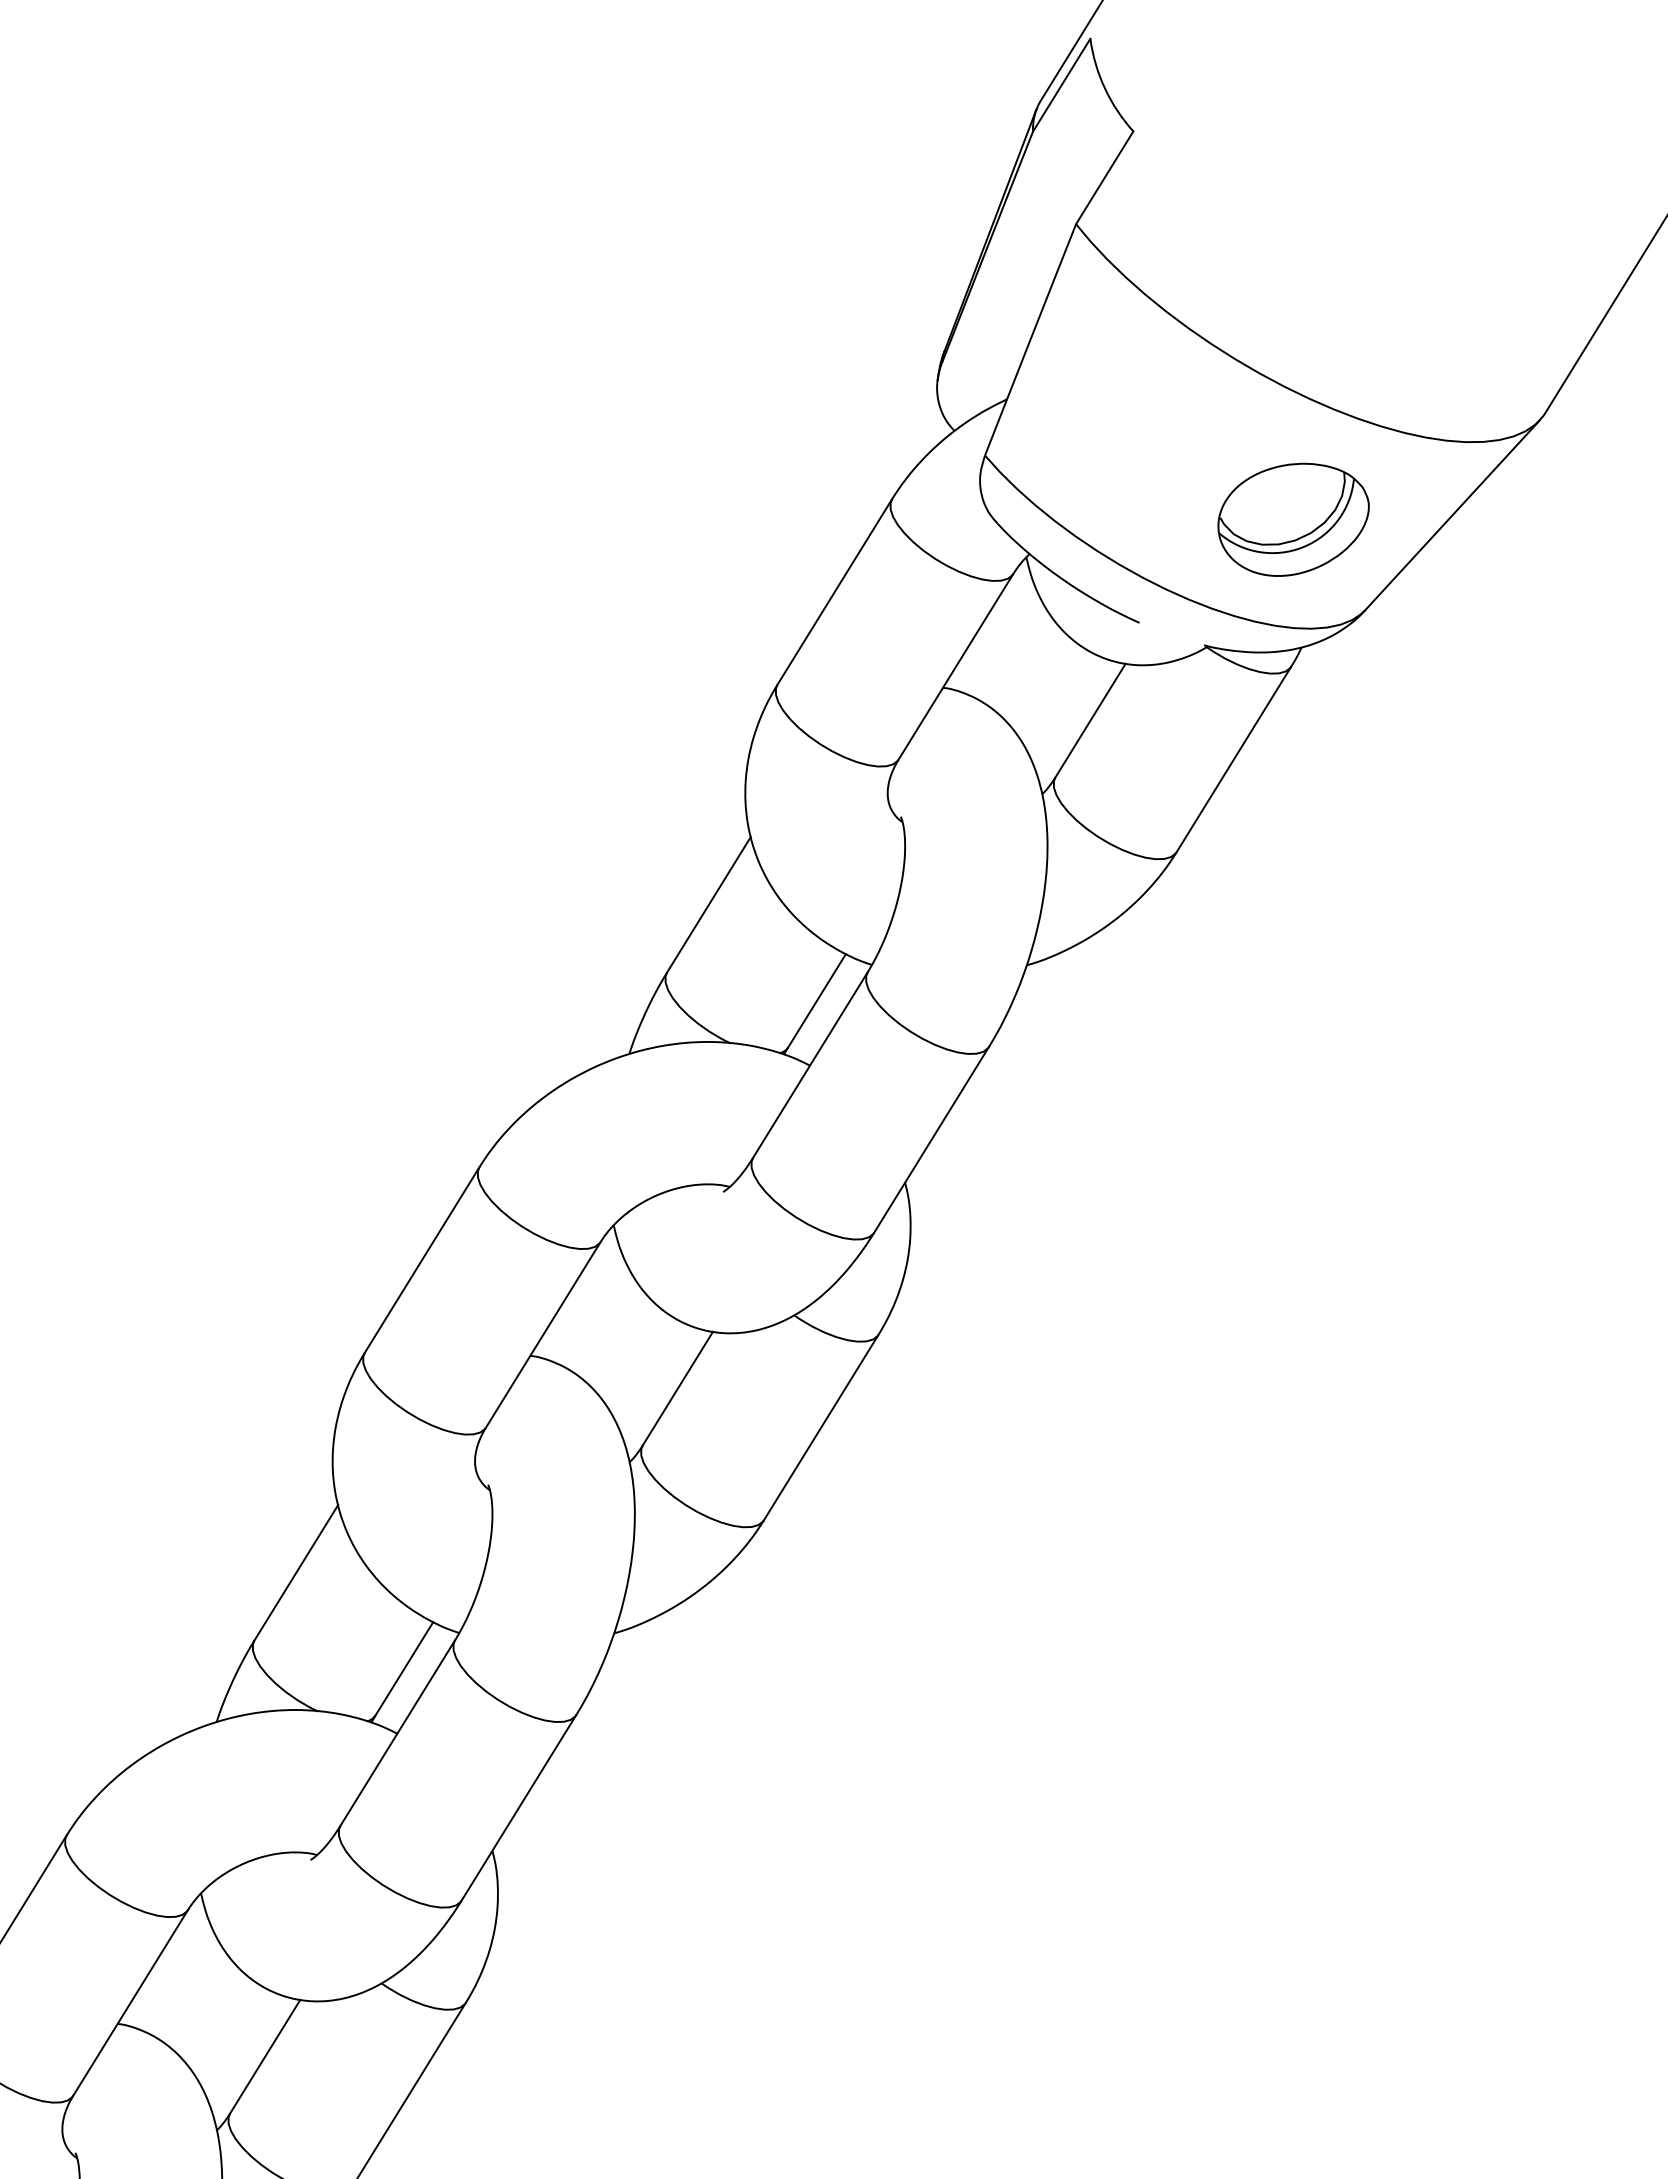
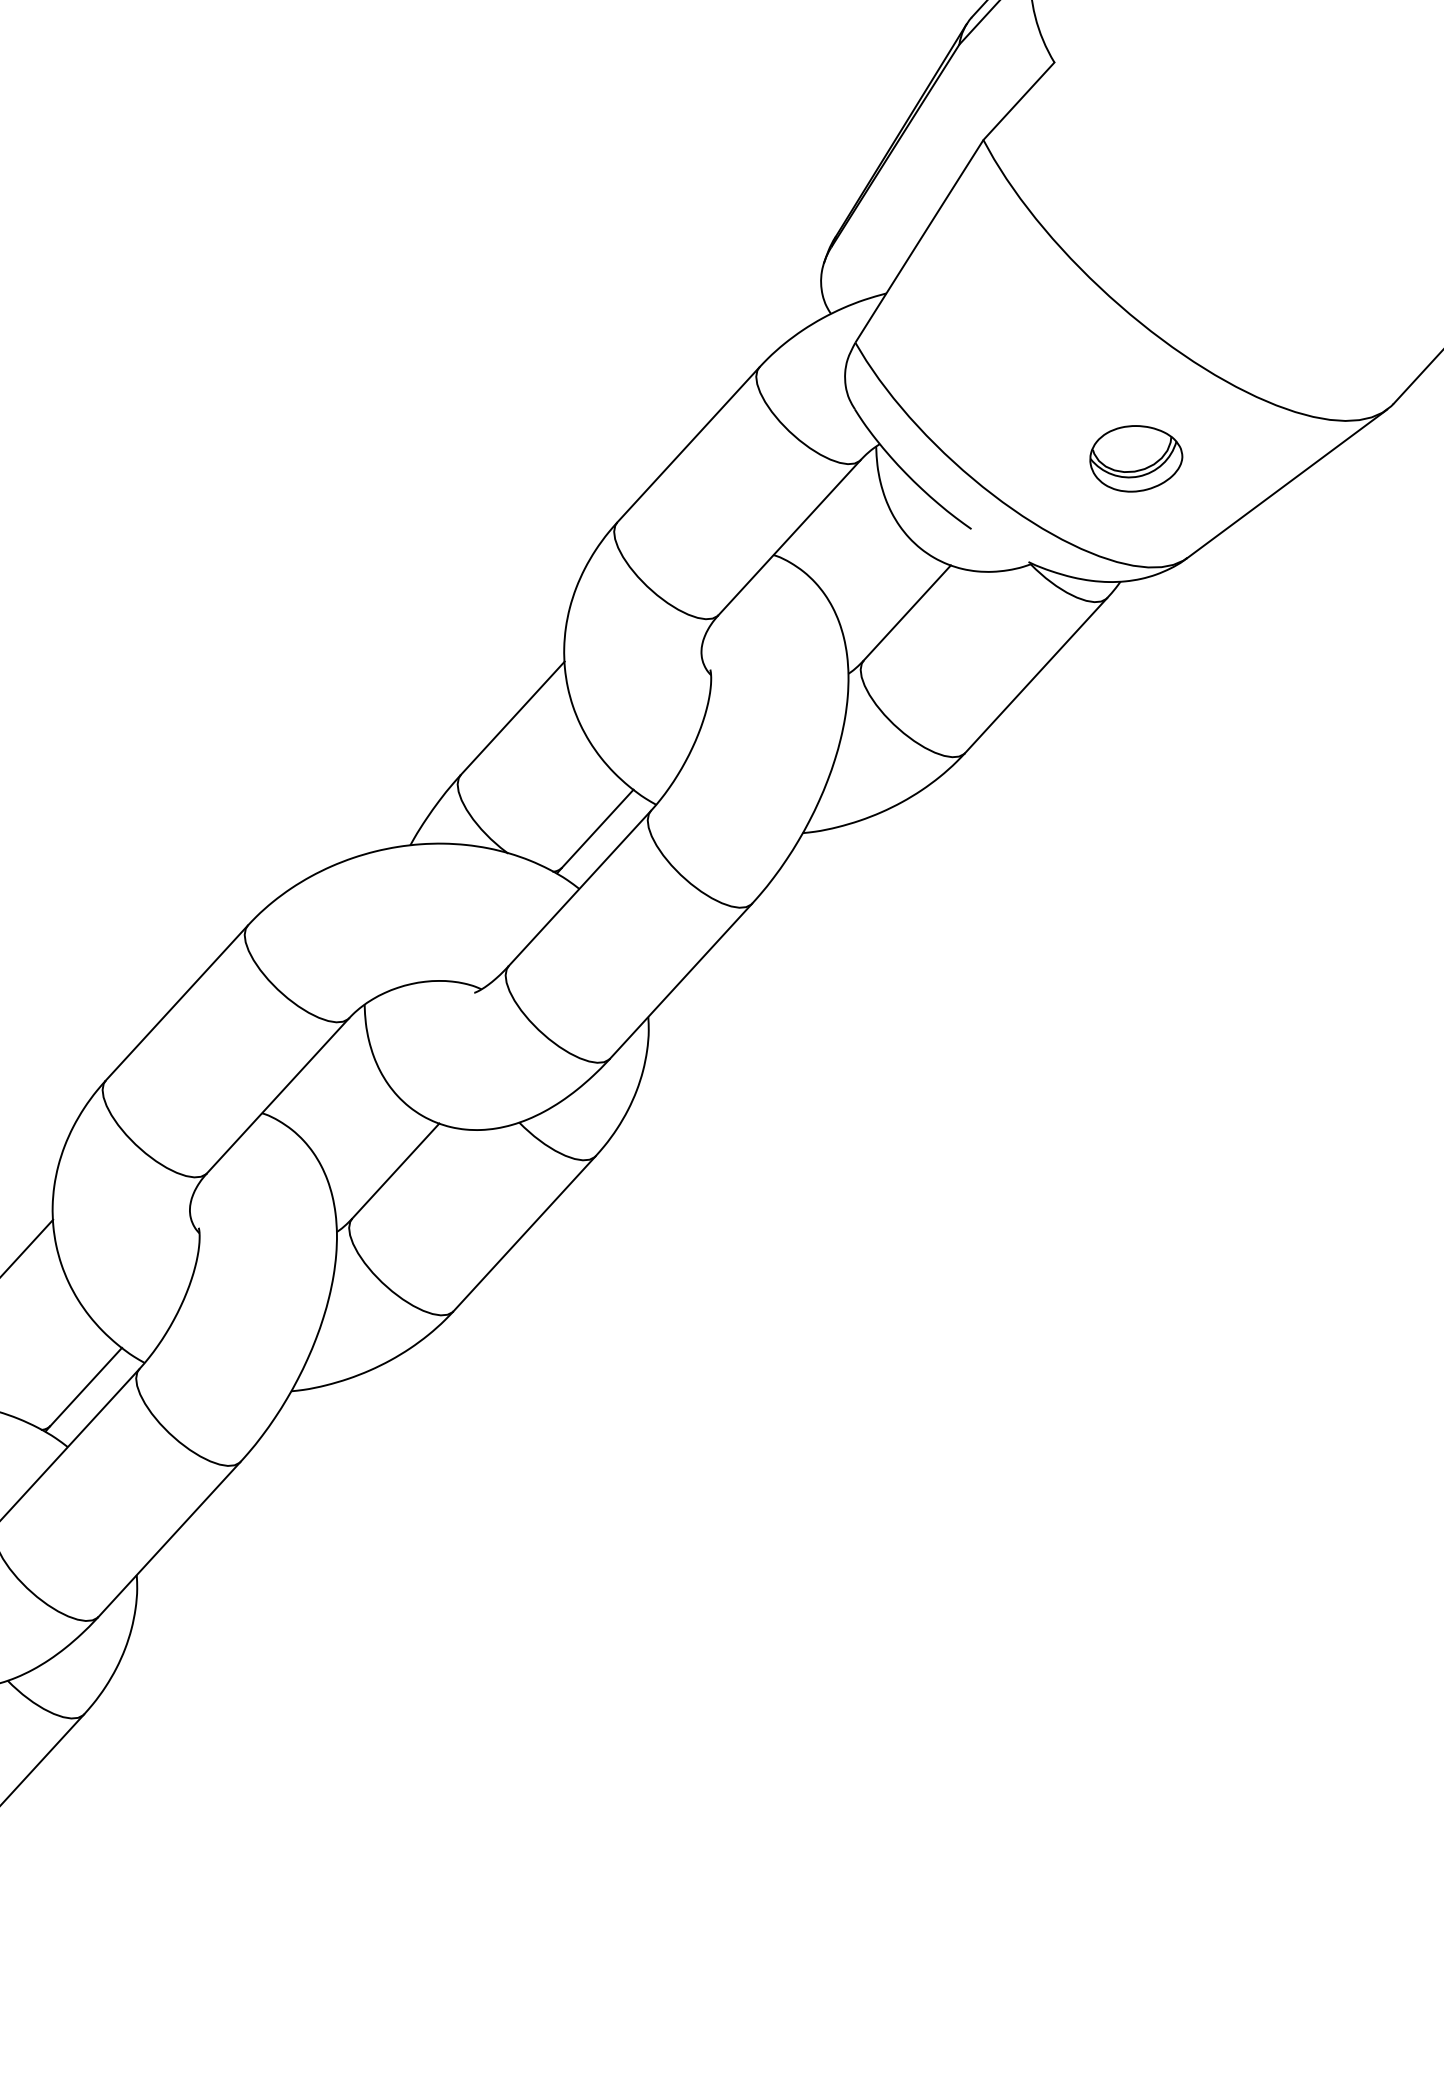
part: (1293, 519) -> (1135, 459), size x0.62

